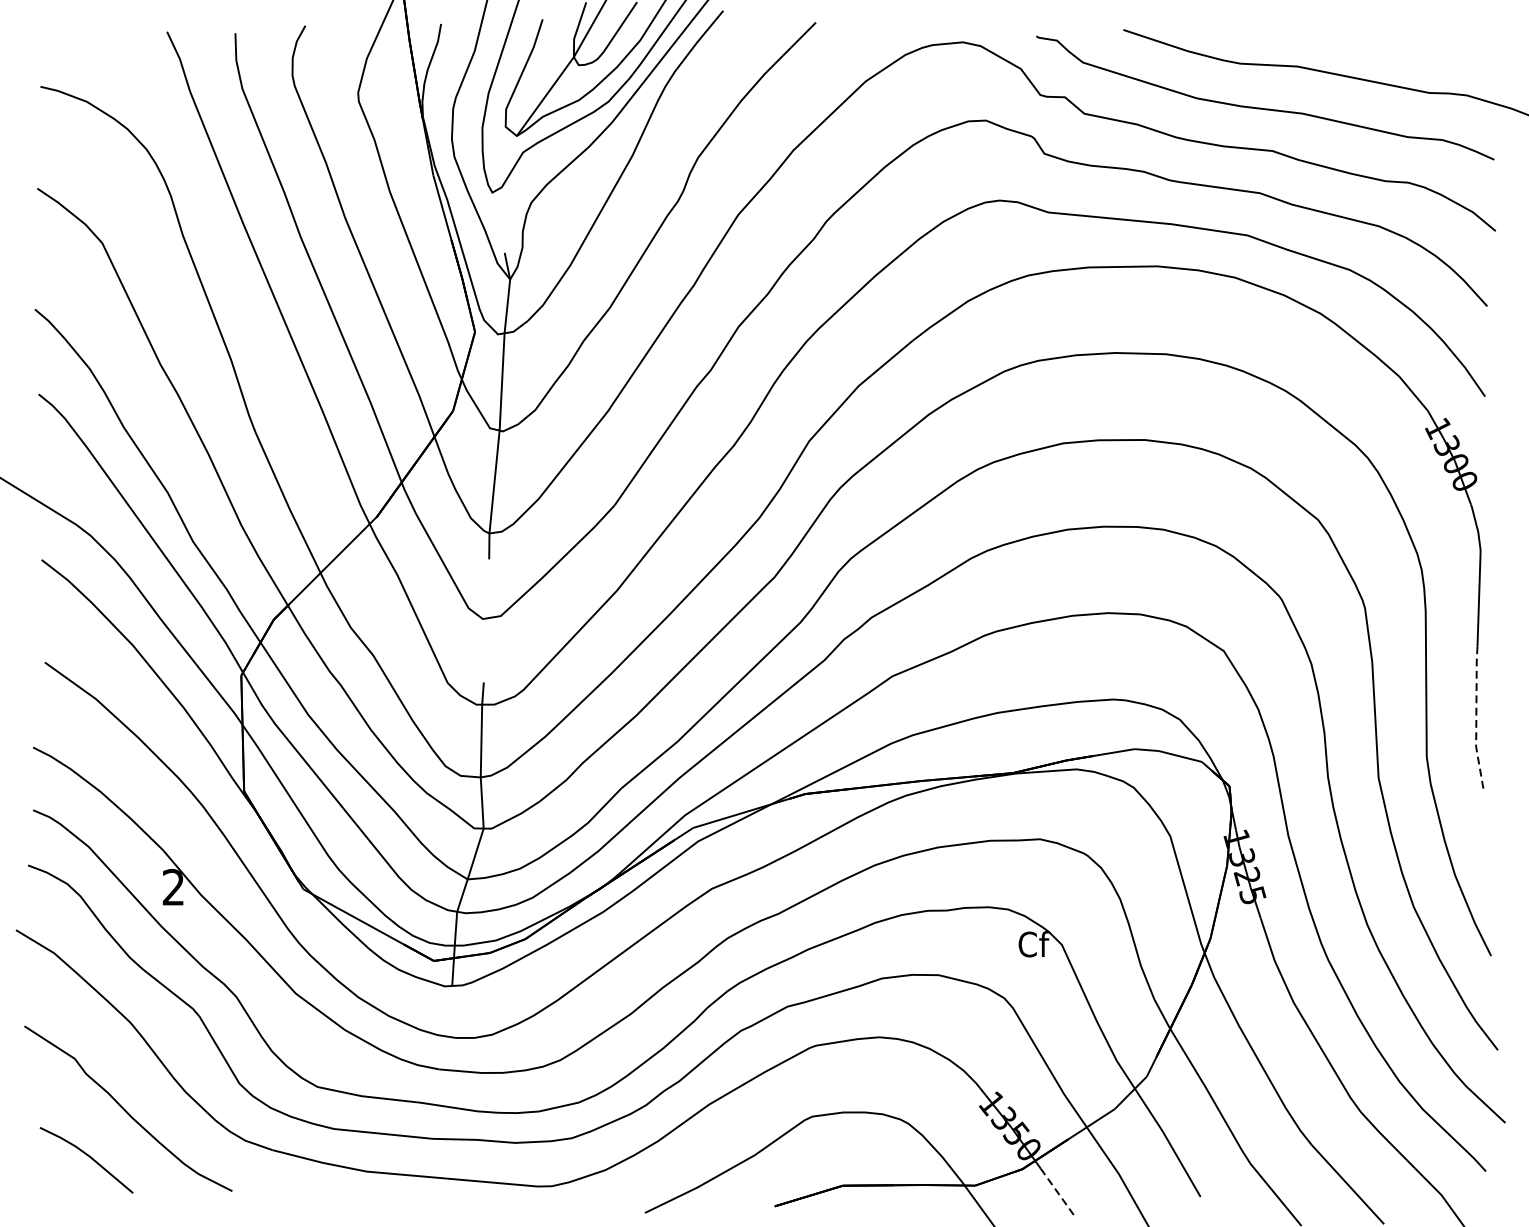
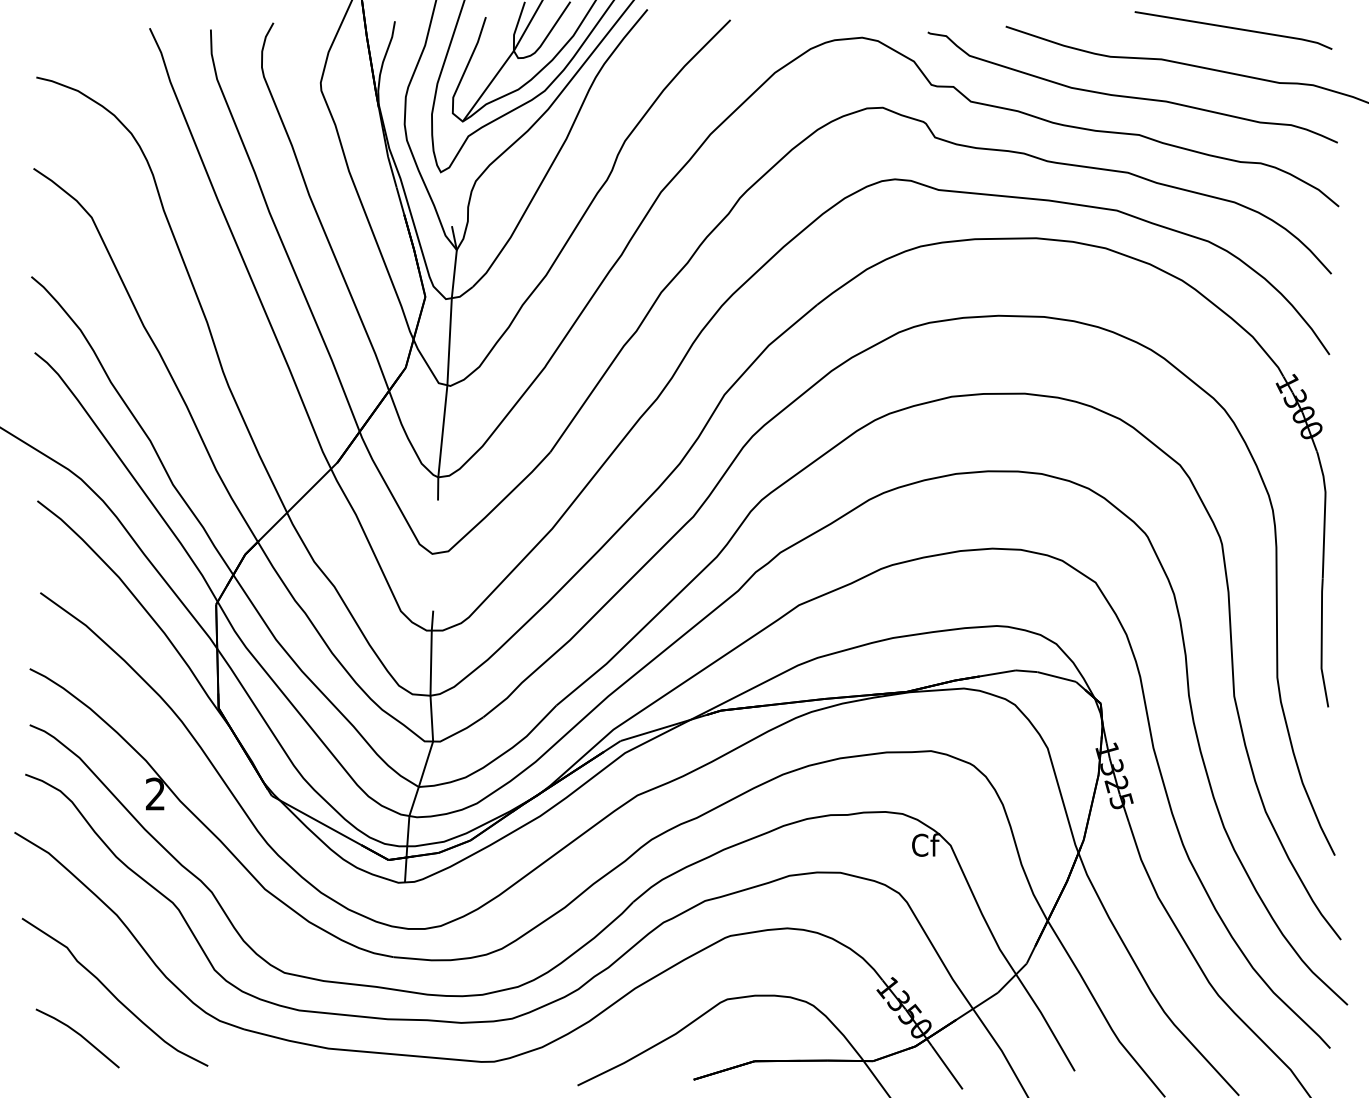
line: (1377, 33) -> (1233, 29), added
line: (1476, 717) -> (1321, 642), dashed -> solid
line: (1058, 1192) -> (947, 1067), dashed -> solid

